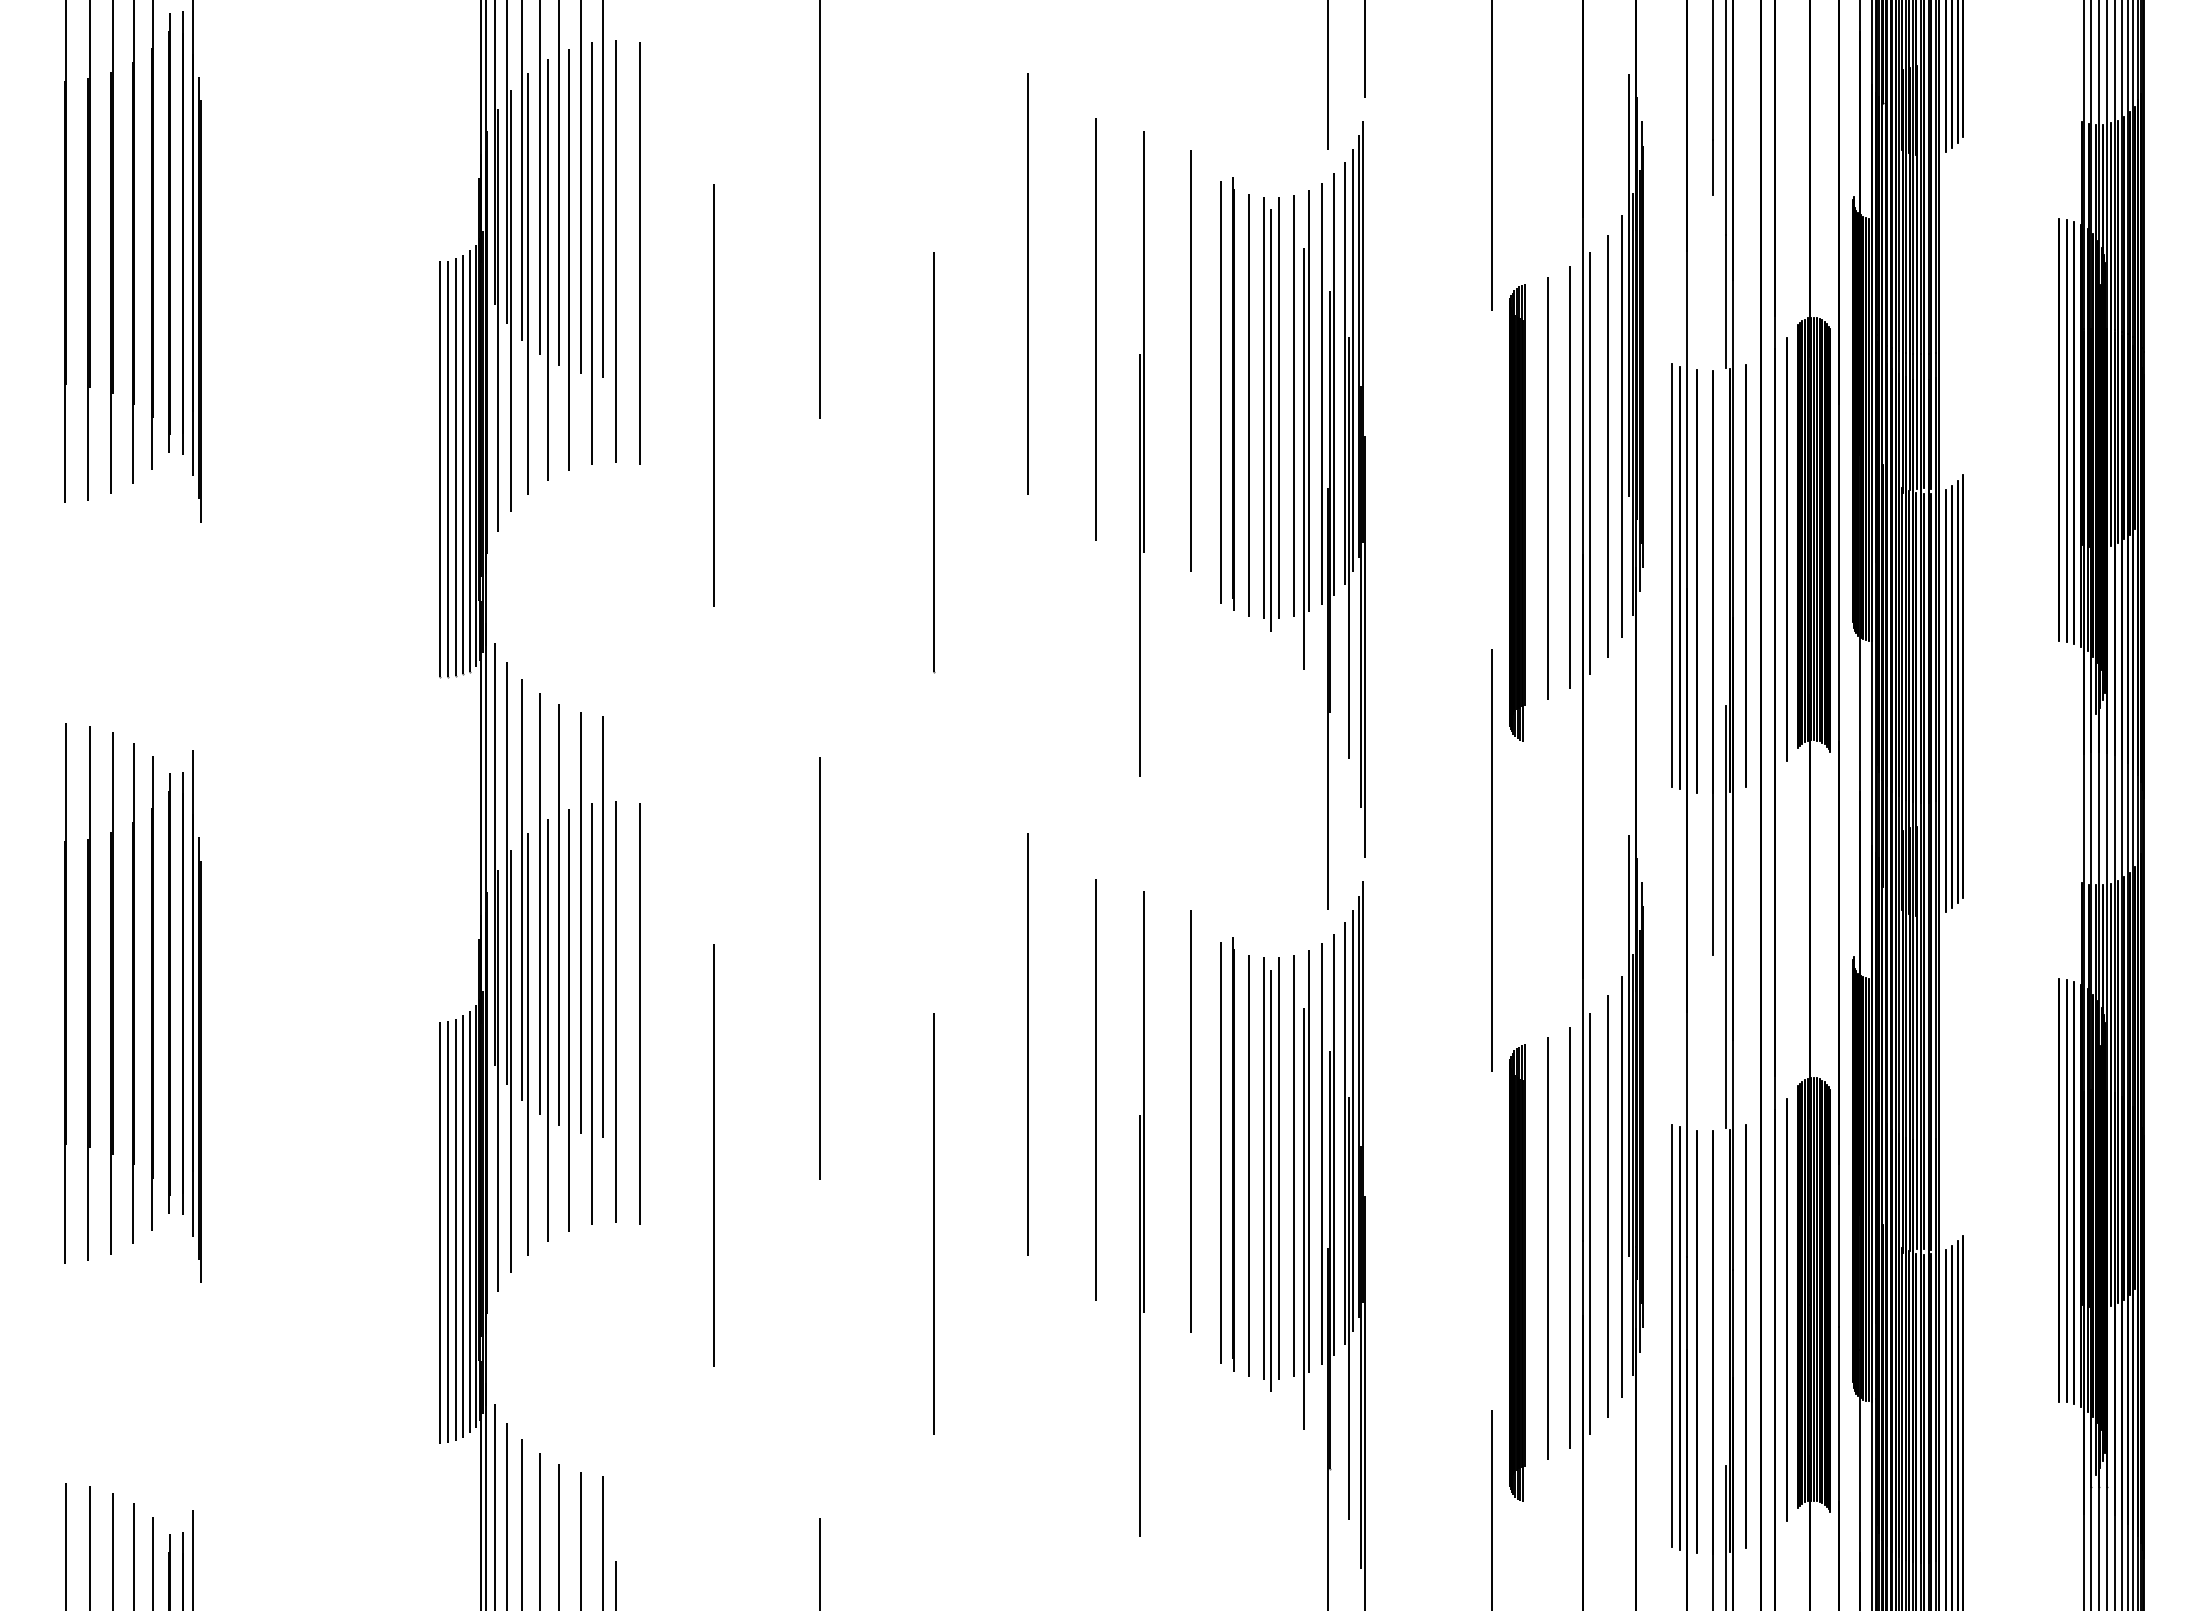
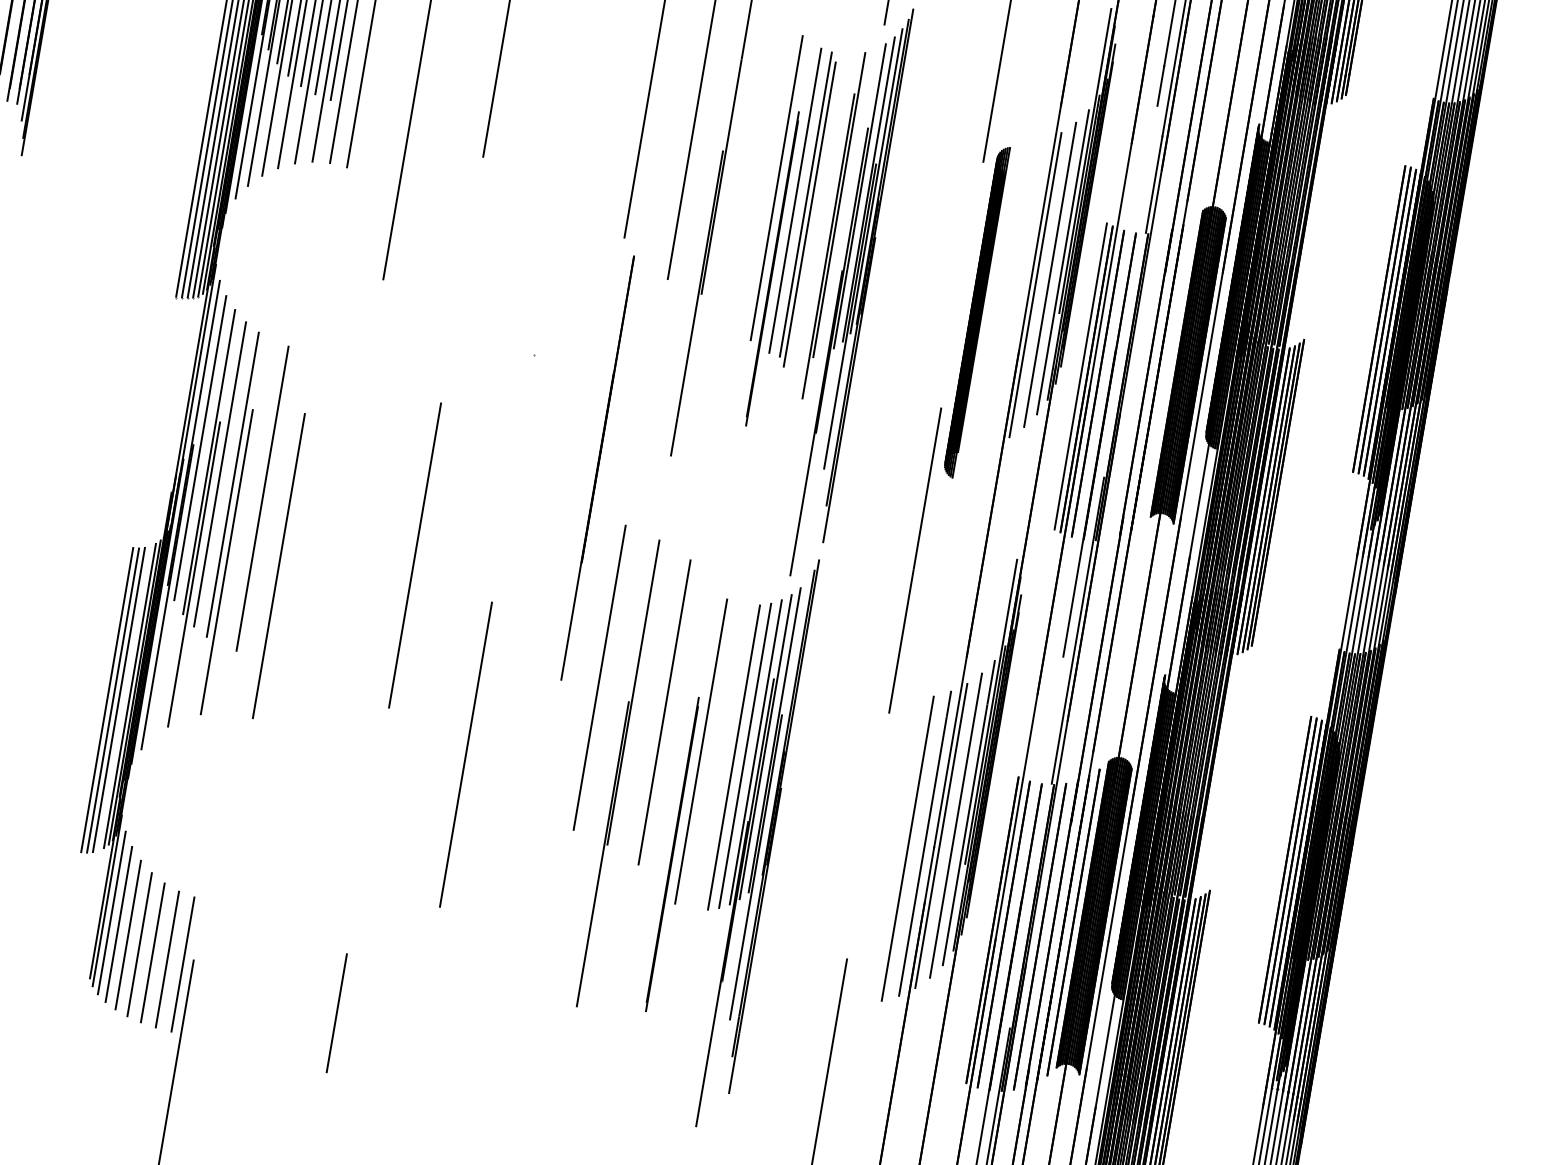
line: (1190, 360) -> (758, 161), removed
line: (1233, 393) -> (772, 268), moved
line: (1322, 393) -> (850, 201), removed
line: (1294, 405) -> (828, 206), removed
line: (1279, 408) -> (817, 206), removed
line: (934, 462) -> (560, 203), removed
line: (1570, 477) -> (1019, 292), removed
line: (1548, 488) -> (1002, 298), removed
line: (1786, 549) -> (1167, 371), removed
line: (1745, 575) -> (1134, 385), removed
line: (1044, 808) -> (597, 467), added
line: (580, 922) -> (247, 492), removed
line: (616, 1011) -> (262, 561), removed
line: (592, 1013) -> (244, 560), removed
line: (547, 1030) -> (209, 566), removed
line: (1028, 1044) -> (556, 636), removed
line: (511, 1061) -> (180, 584), removed
line: (1353, 1120) -> (782, 731), removed
line: (1220, 1152) -> (682, 738), removed
line: (1233, 1154) -> (672, 854), moved
line: (714, 1155) -> (315, 678), removed
part: (1271, 1174) -> (716, 760), removed
line: (1303, 1219) -> (734, 797), removed
line: (463, 1226) -> (124, 698), removed
part: (1517, 1272) -> (882, 862), removed
line: (1671, 1335) -> (986, 926), removed

